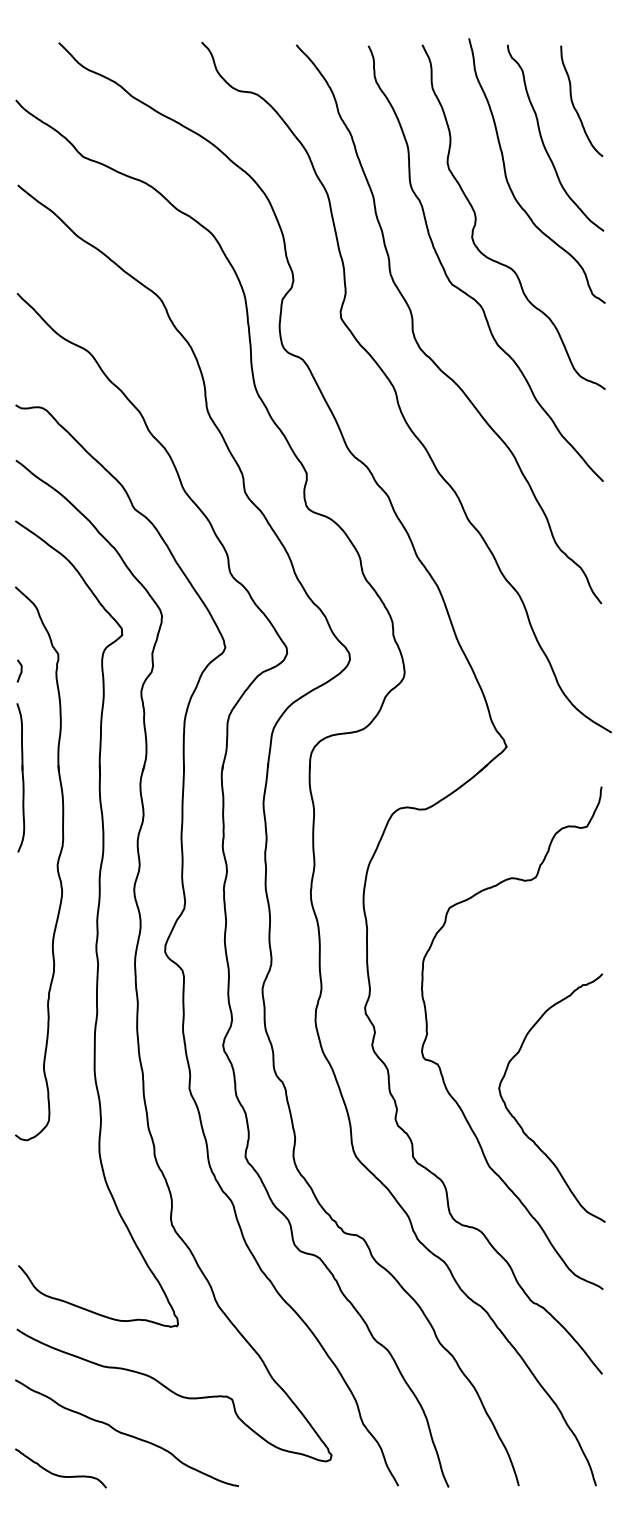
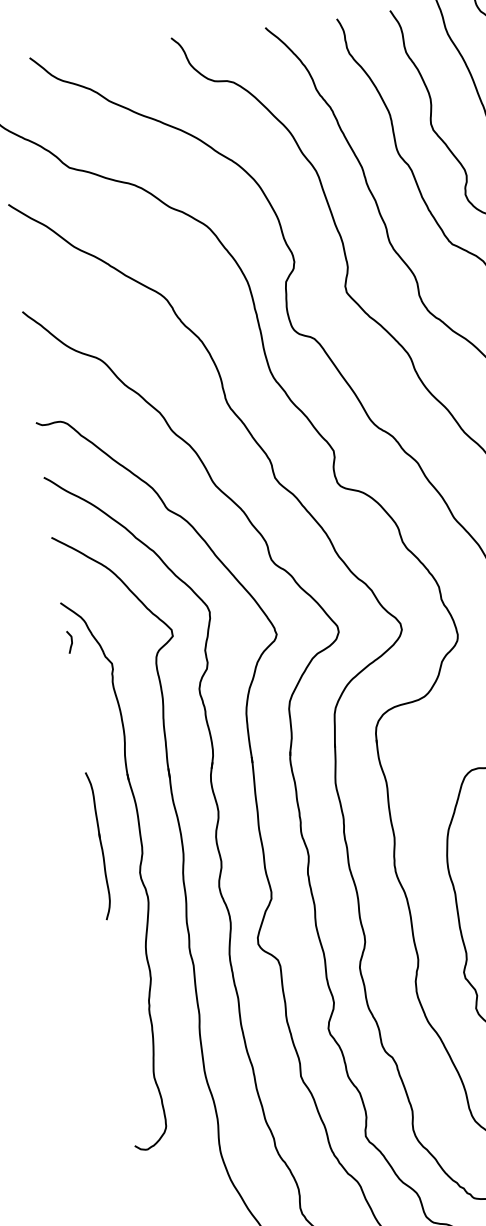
curve: (20, 670) -> (70, 641), moved
part: (20, 777) -> (98, 845), moved

